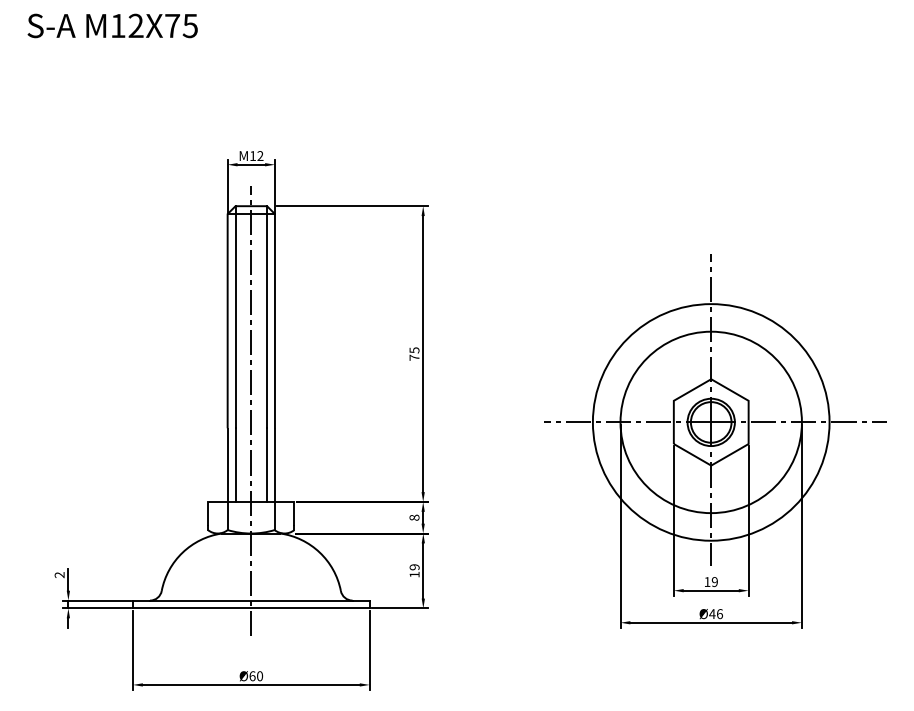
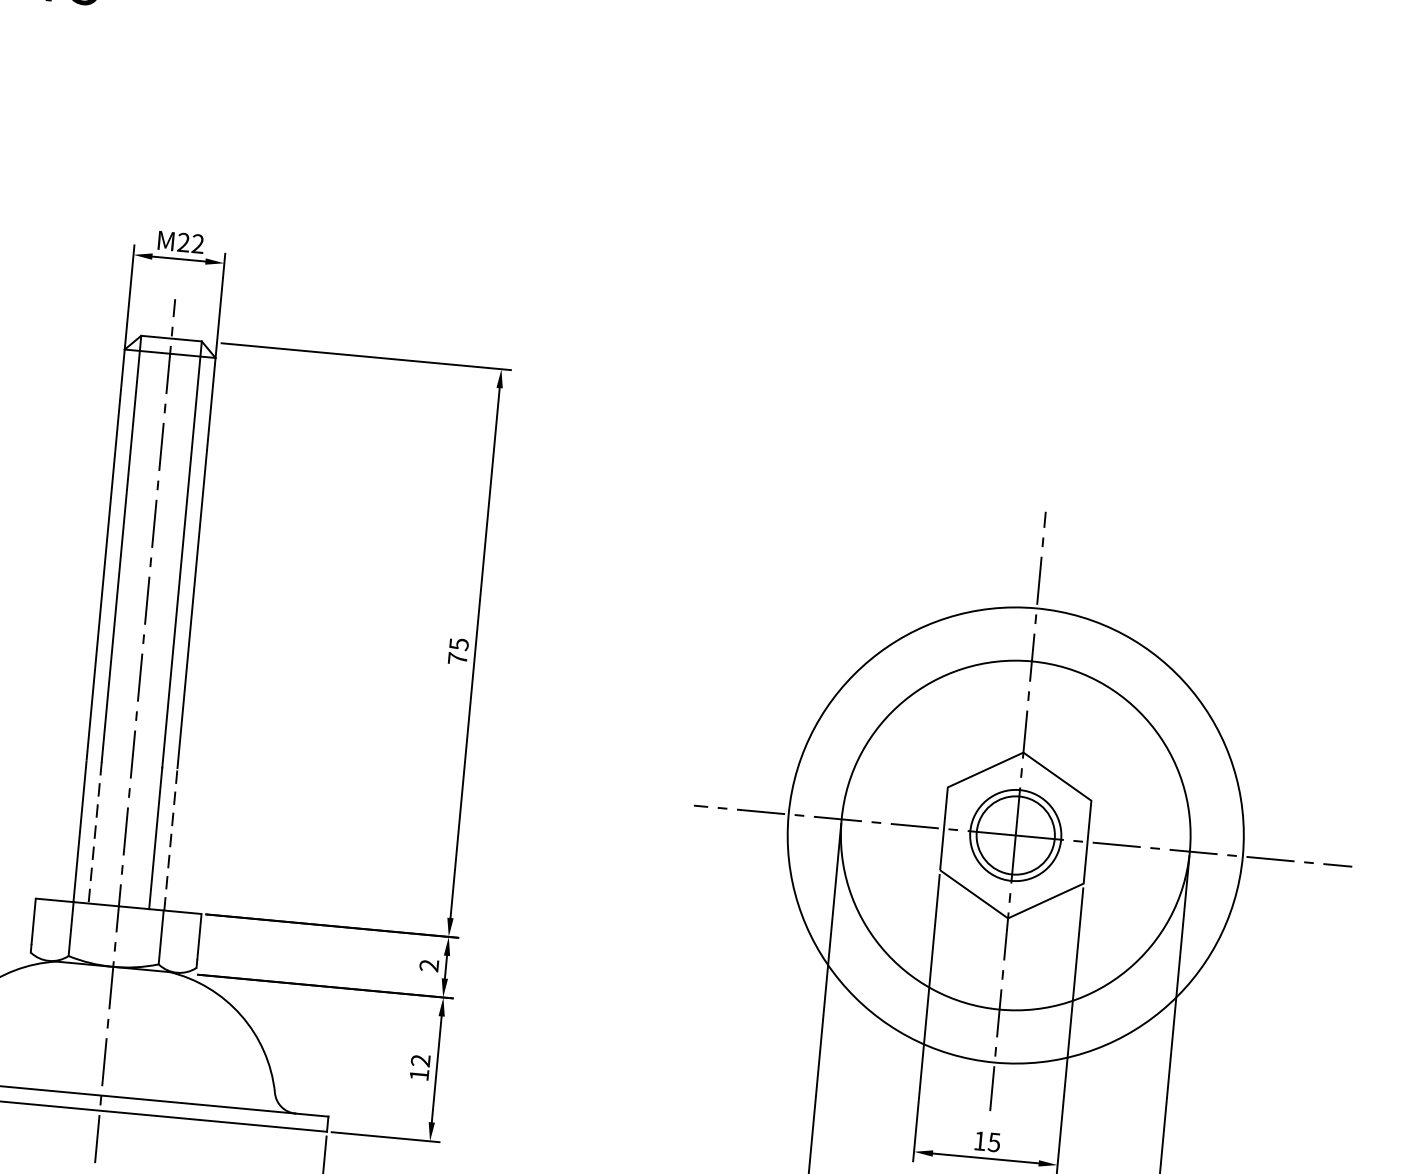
text: (253, 155) -> (184, 241), M12 -> M22
line: (235, 465) -> (95, 833), solid -> dashed
line: (274, 465) -> (169, 840), solid -> dashed
text: (414, 517) -> (429, 965), 8 -> 2
text: (414, 567) -> (420, 1061), 19 -> 12
text: (714, 581) -> (993, 1141), 19 -> 15

